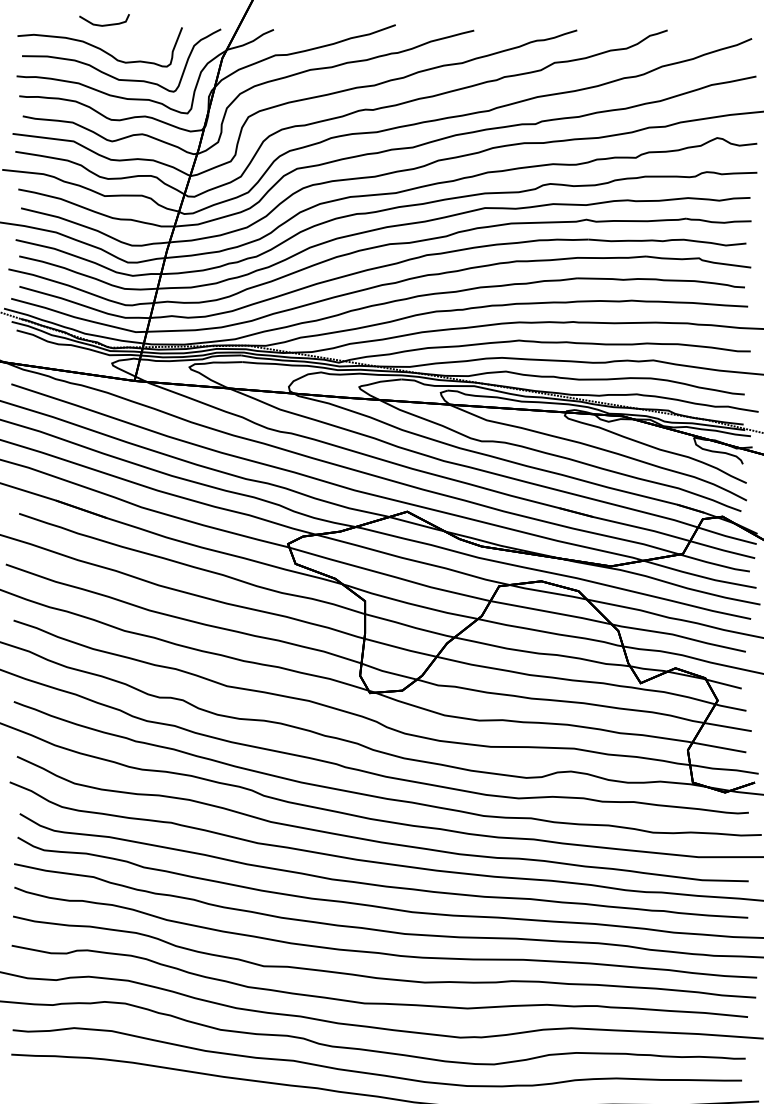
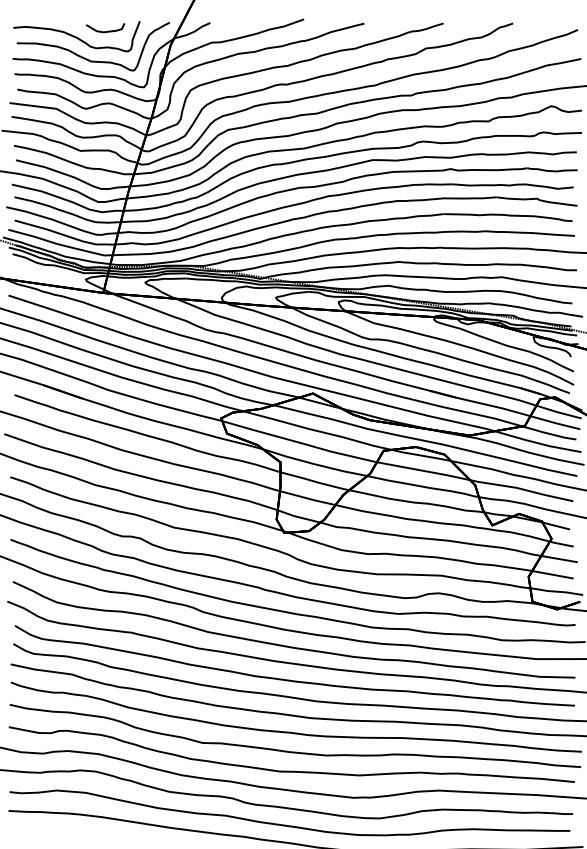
curve: (104, 24) -> (105, 31), moved

